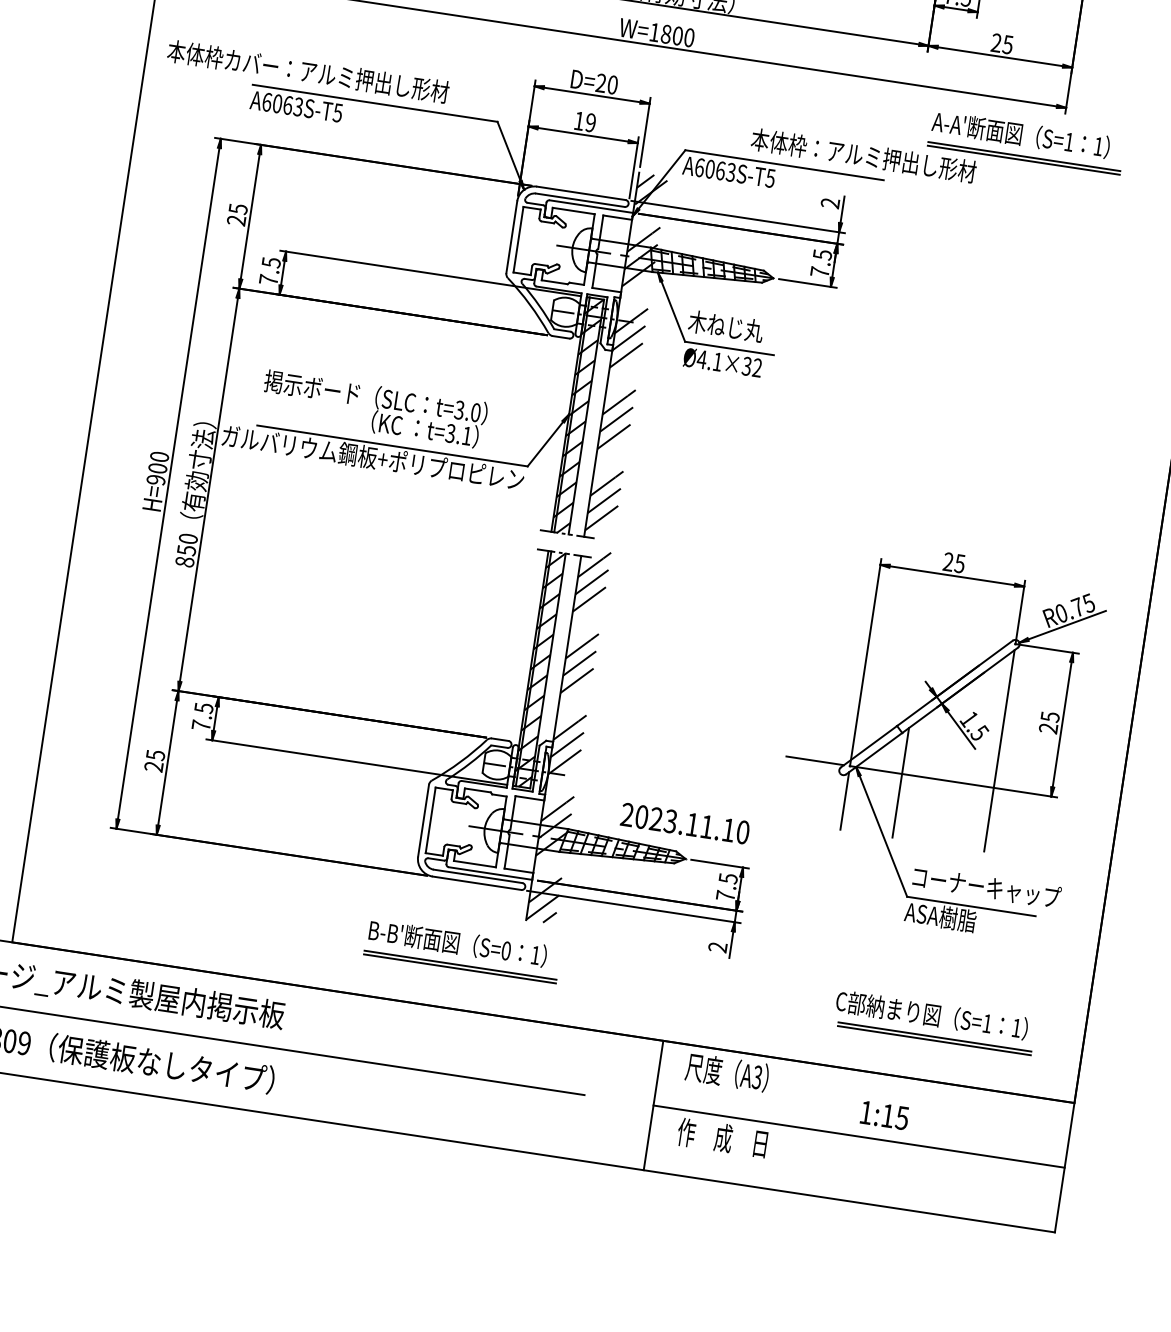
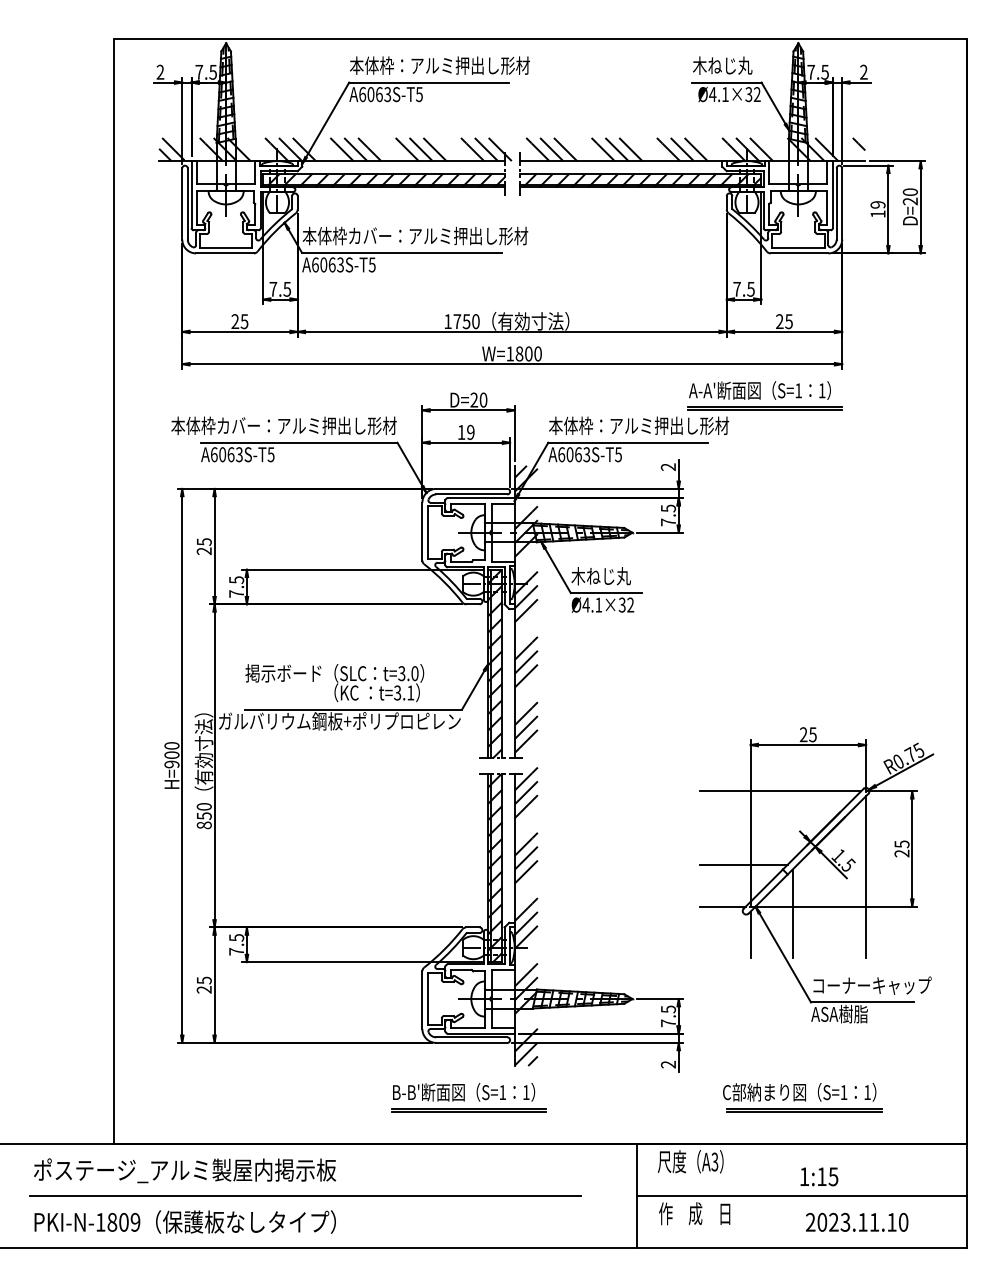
text: (307, 71) -> (283, 425), moved
part: (937, 143) -> (695, 407), moved
line: (908, 628) -> (780, 791), added
line: (849, 712) -> (743, 864), added
text: (685, 822) -> (857, 1221), moved
text: (505, 950) -> (502, 1092), S=0 -> S=1
part: (934, 1022) -> (802, 1097), moved

